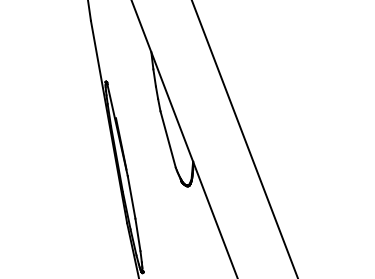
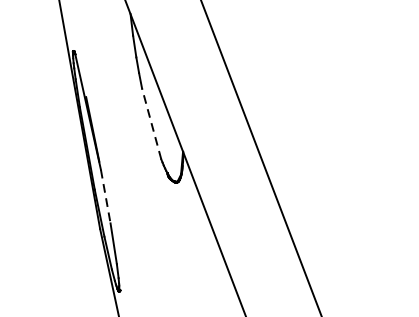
line: (168, 139) -> (152, 123), solid -> dashed
line: (131, 197) -> (105, 196), solid -> dashed

